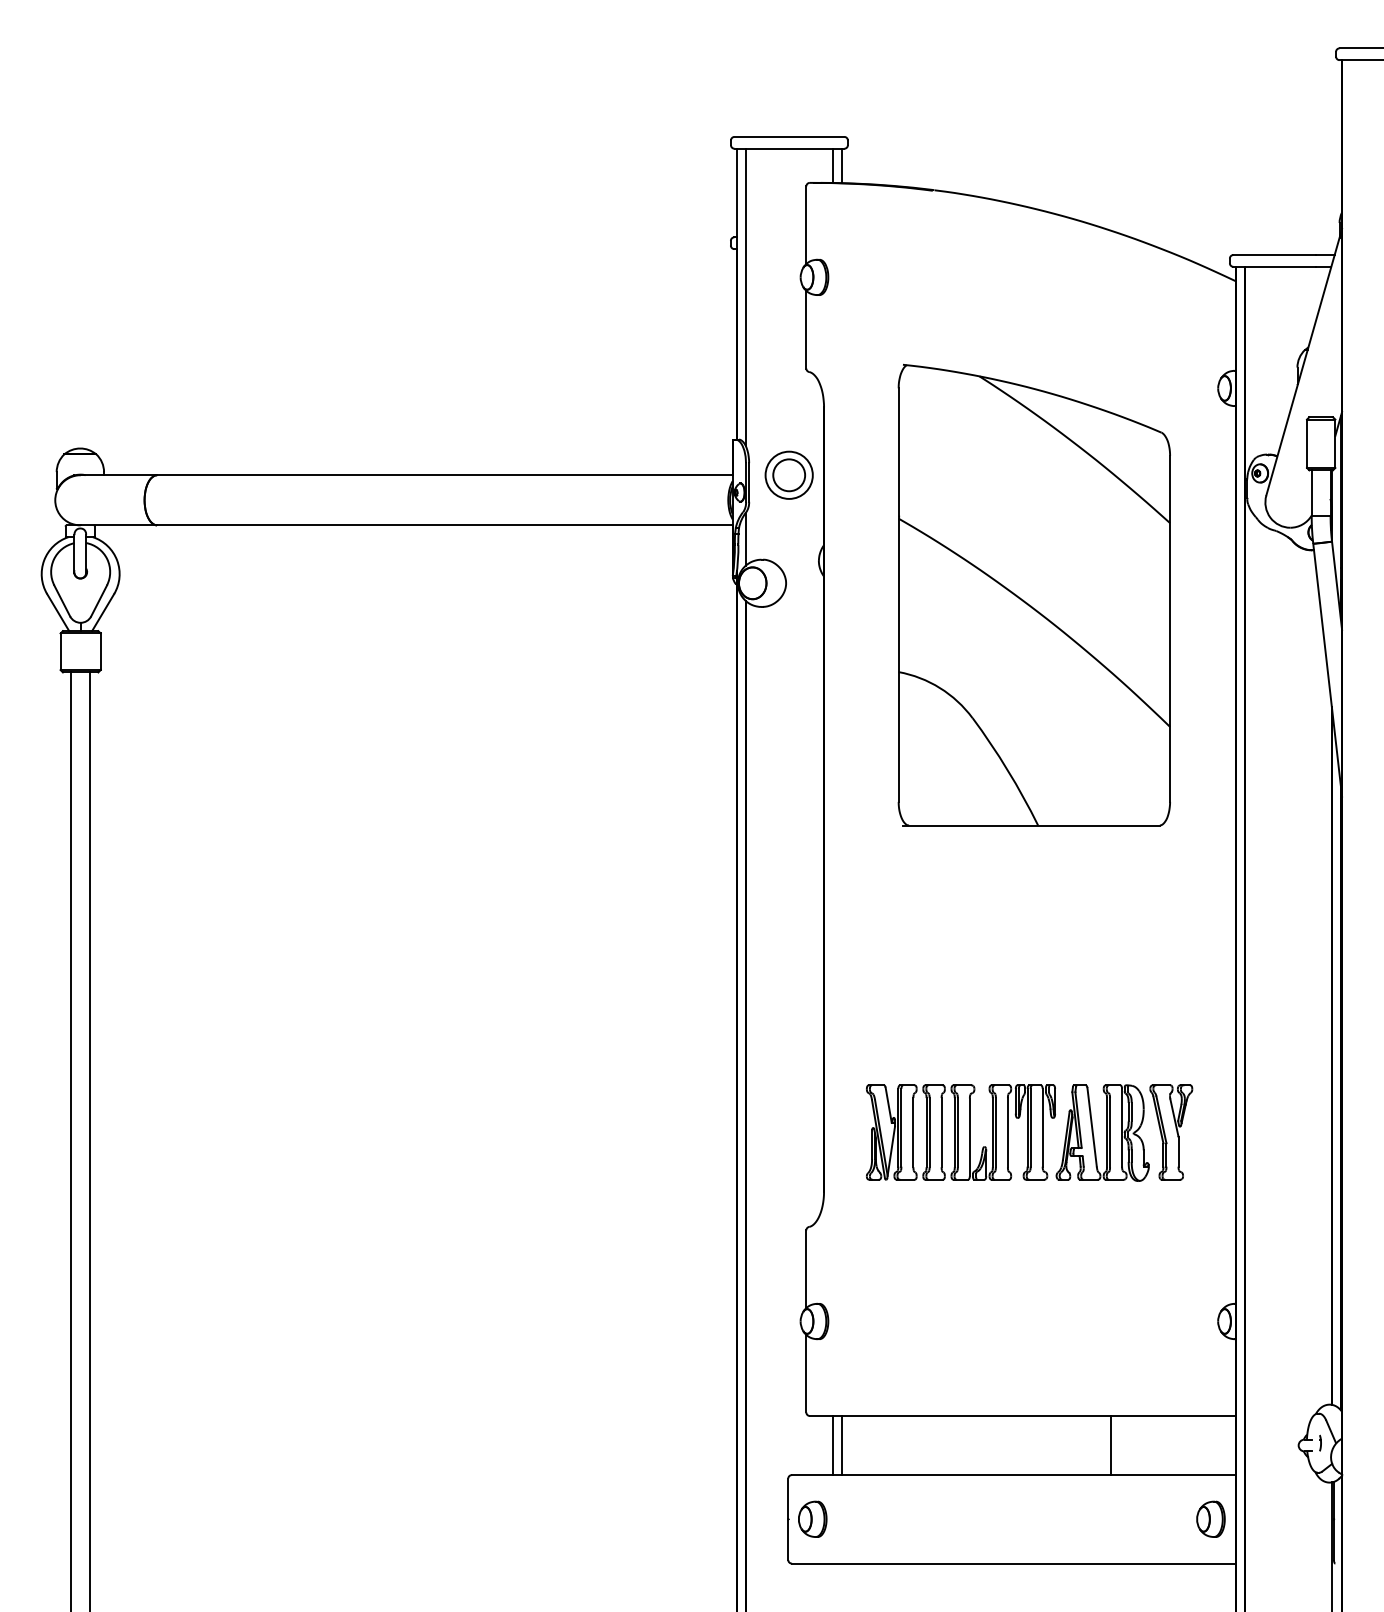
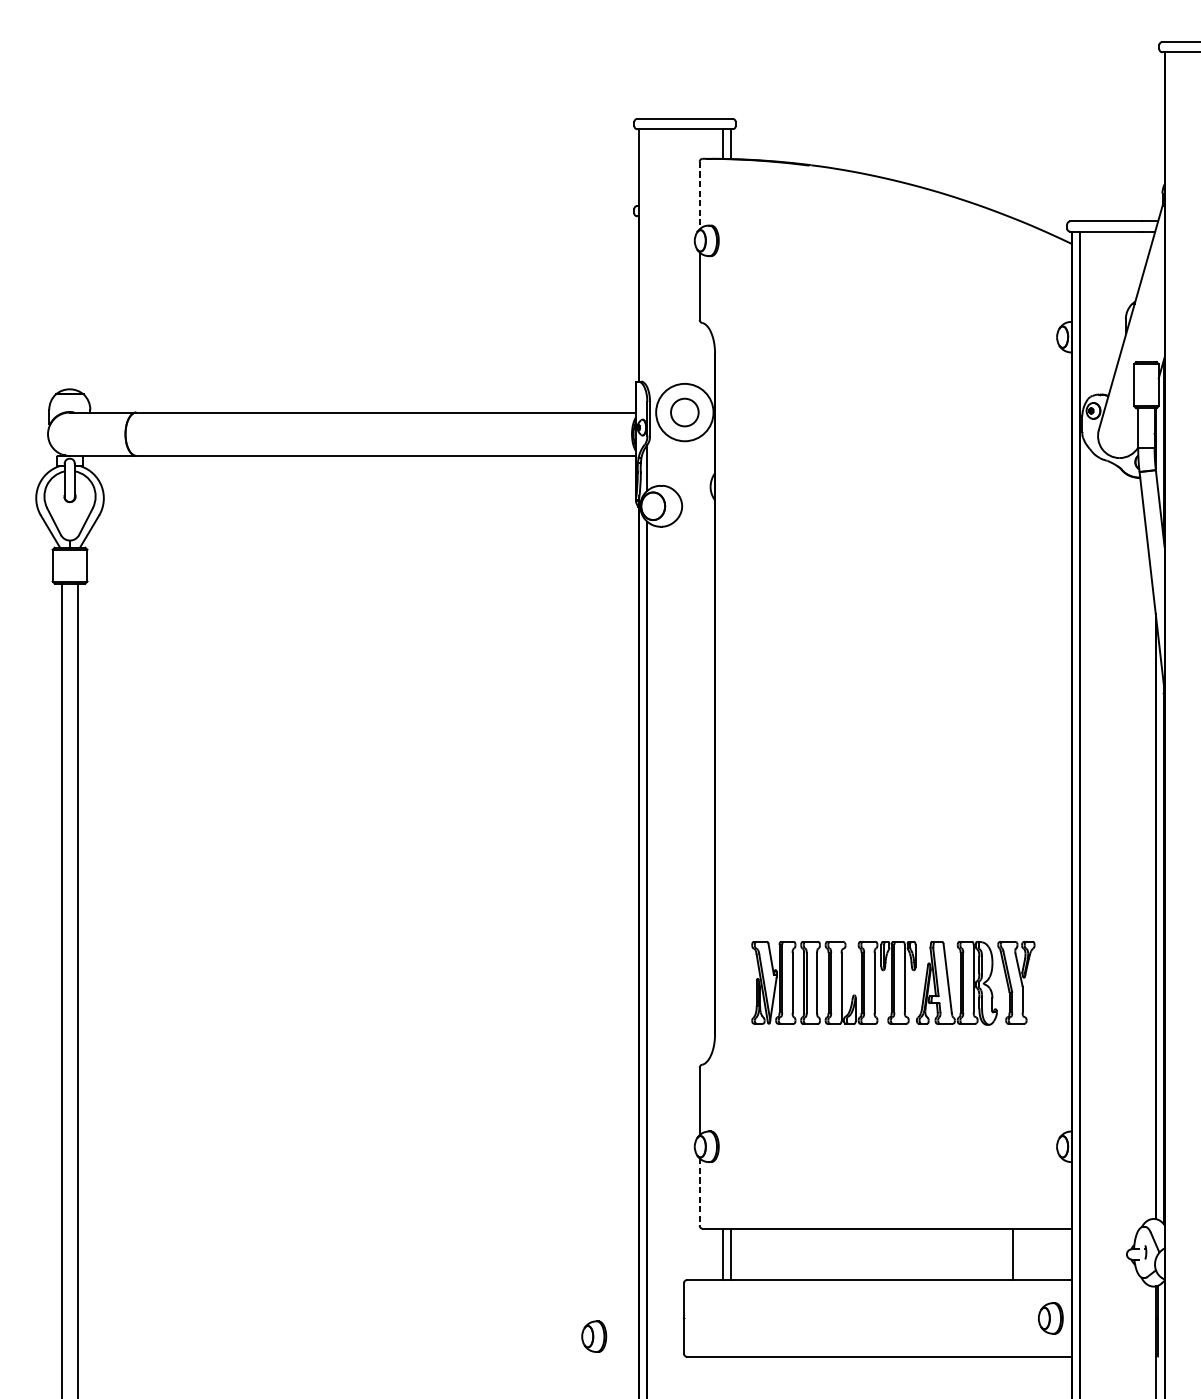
line: (806, 225) -> (699, 195), solid -> dashed
line: (745, 297) -> (646, 258), removed
circle: (788, 474) -> (684, 411), size x1.4
part: (1033, 594) -> (896, 515), removed
line: (806, 1373) -> (699, 1191), solid -> dashed
line: (1110, 1445) -> (1012, 1254), moved
part: (812, 1518) -> (593, 1335), moved

